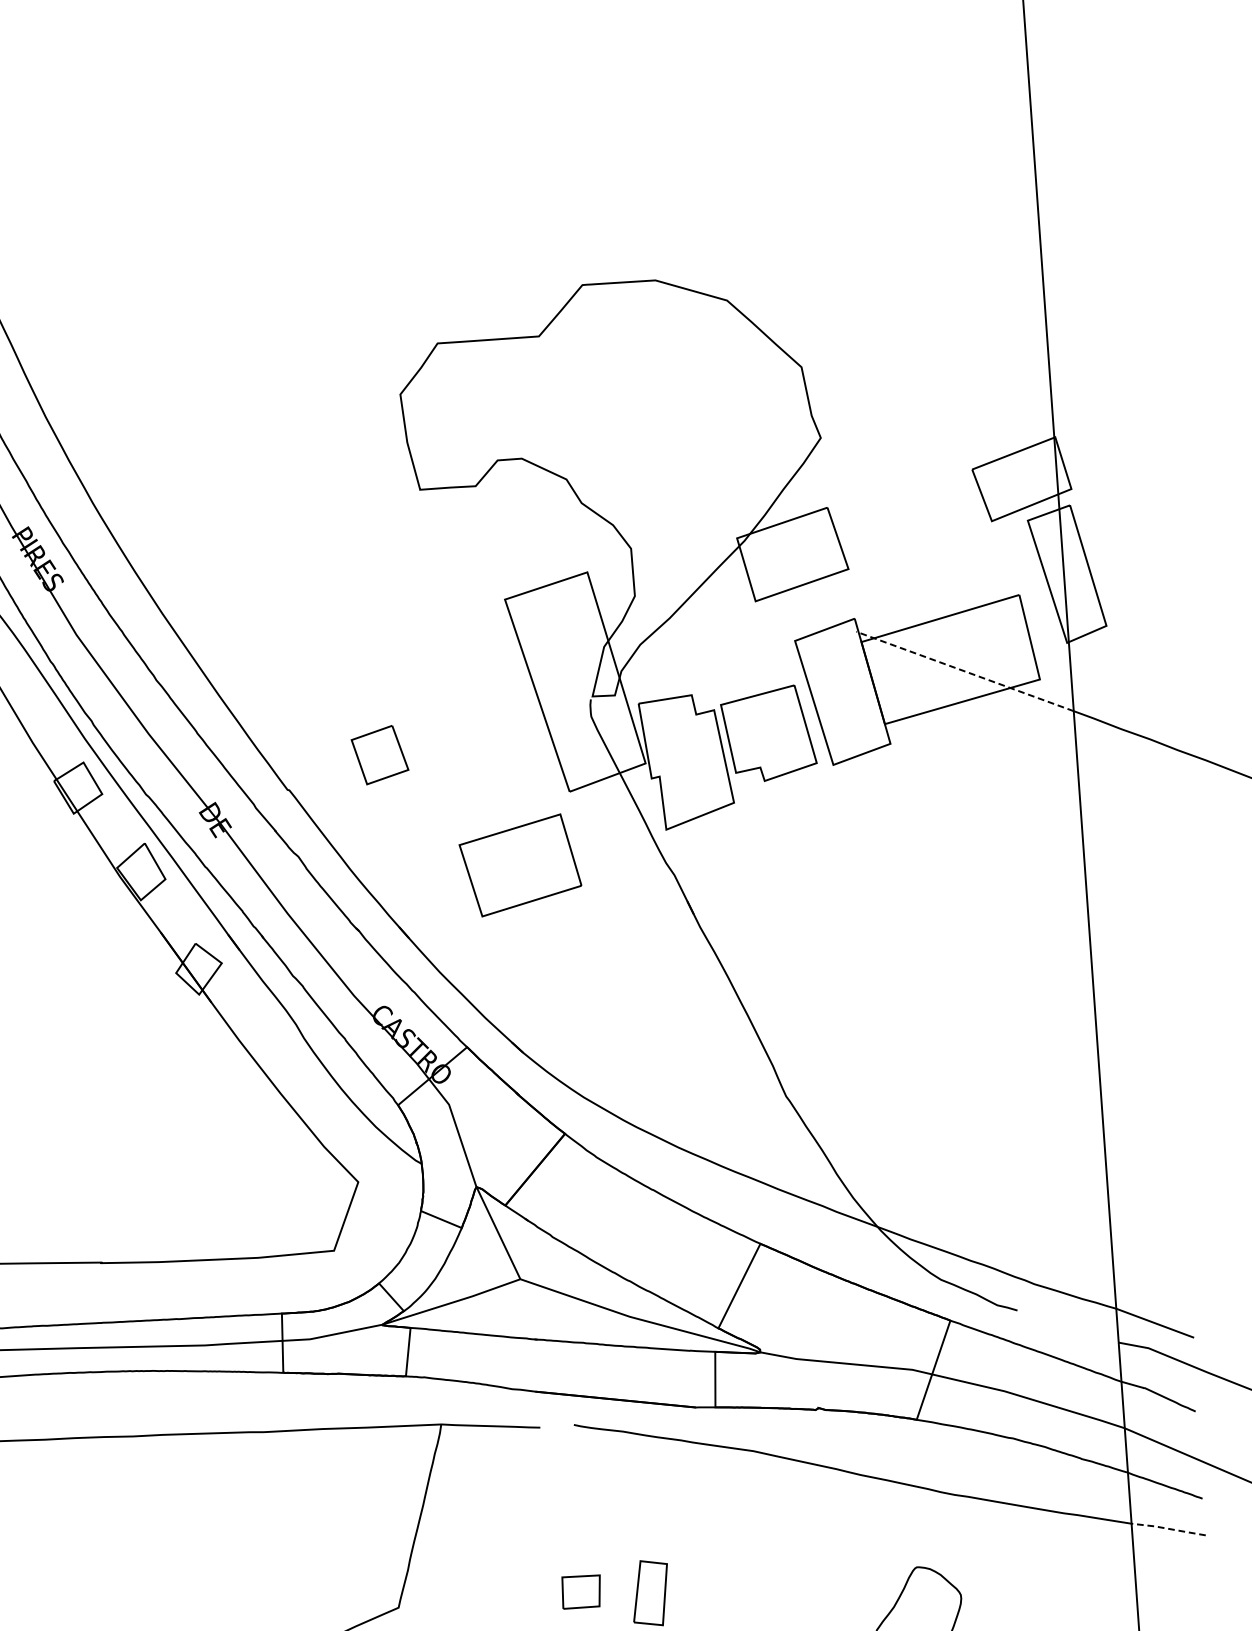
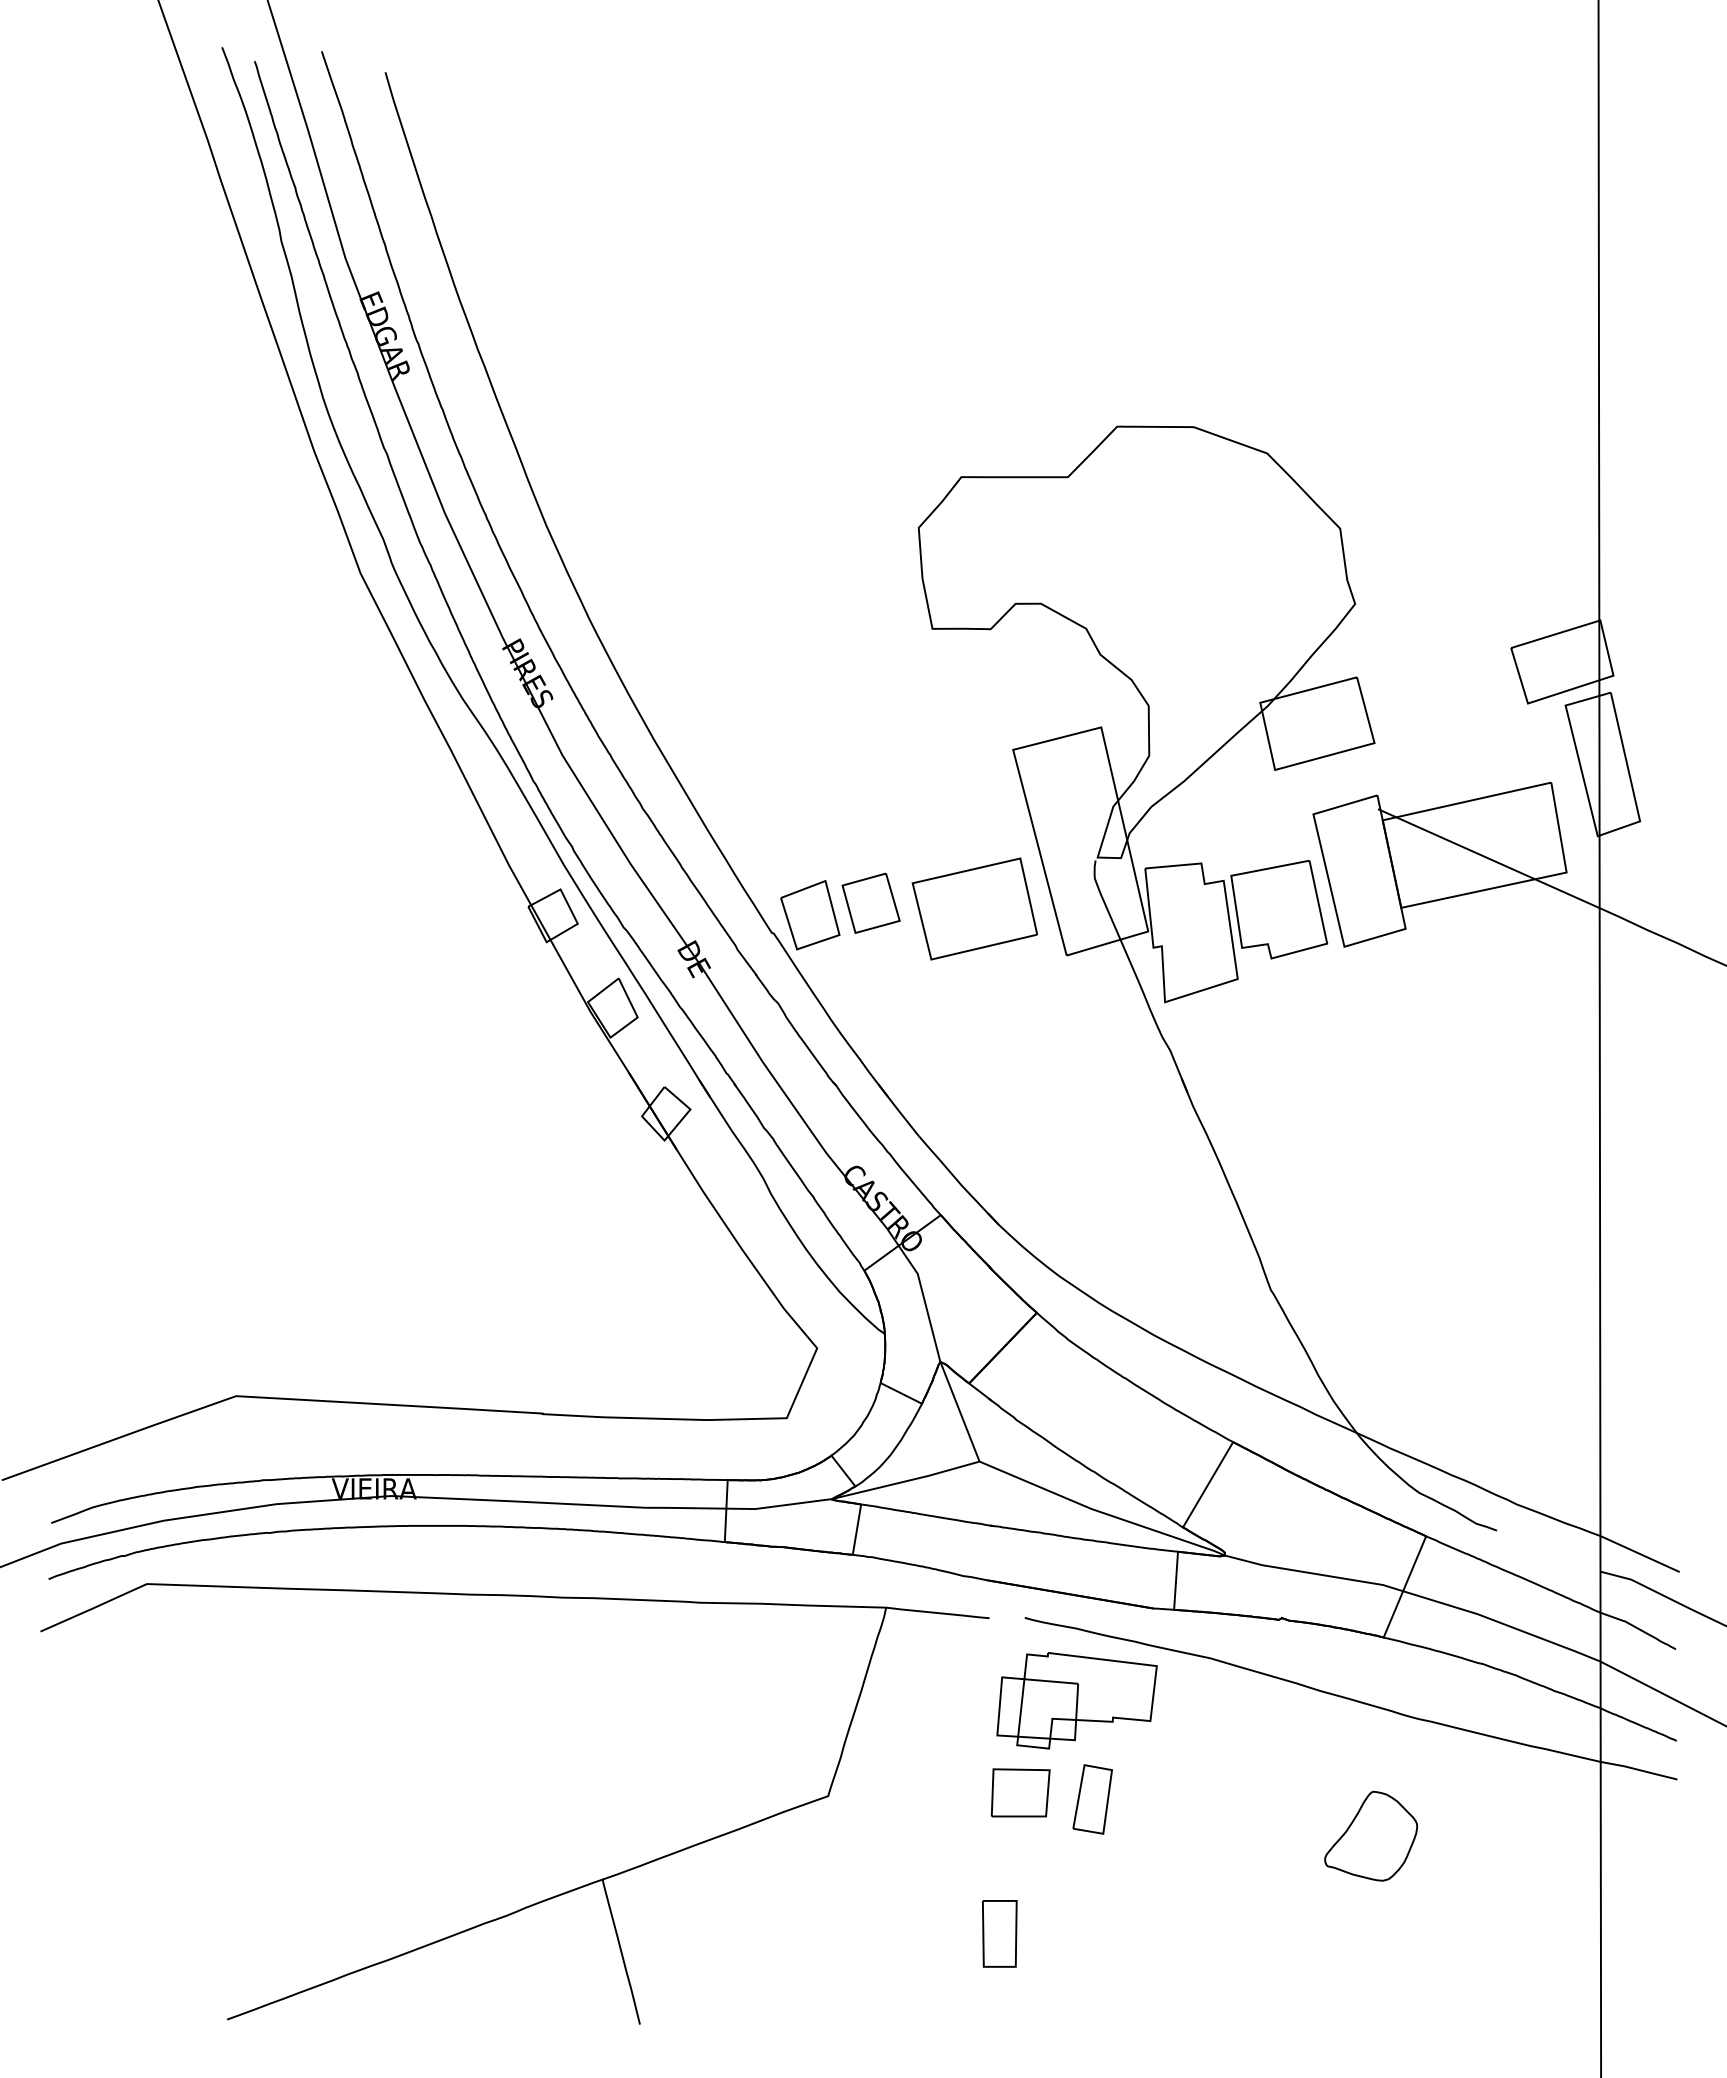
line: (964, 671) -> (1488, 858), dashed -> solid
part: (323, 770) -> (810, 915), added
part: (520, 865) -> (974, 908), moved
part: (628, 1500) -> (1076, 1700), added
line: (1169, 1529) -> (1639, 1770), dashed -> solid
part: (581, 1591) -> (1020, 1792), size x1.43

